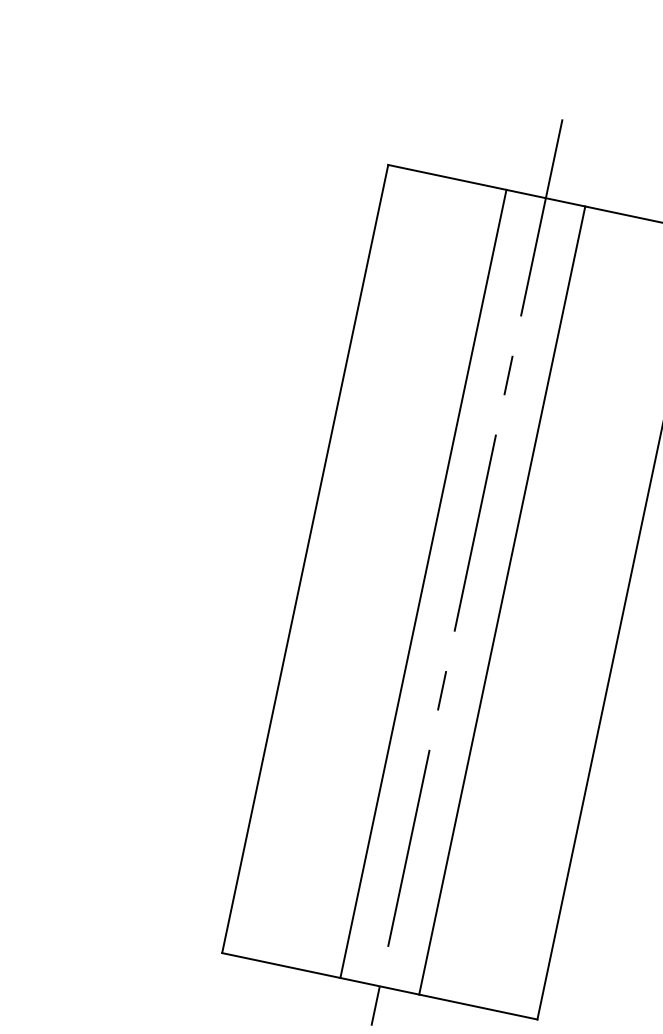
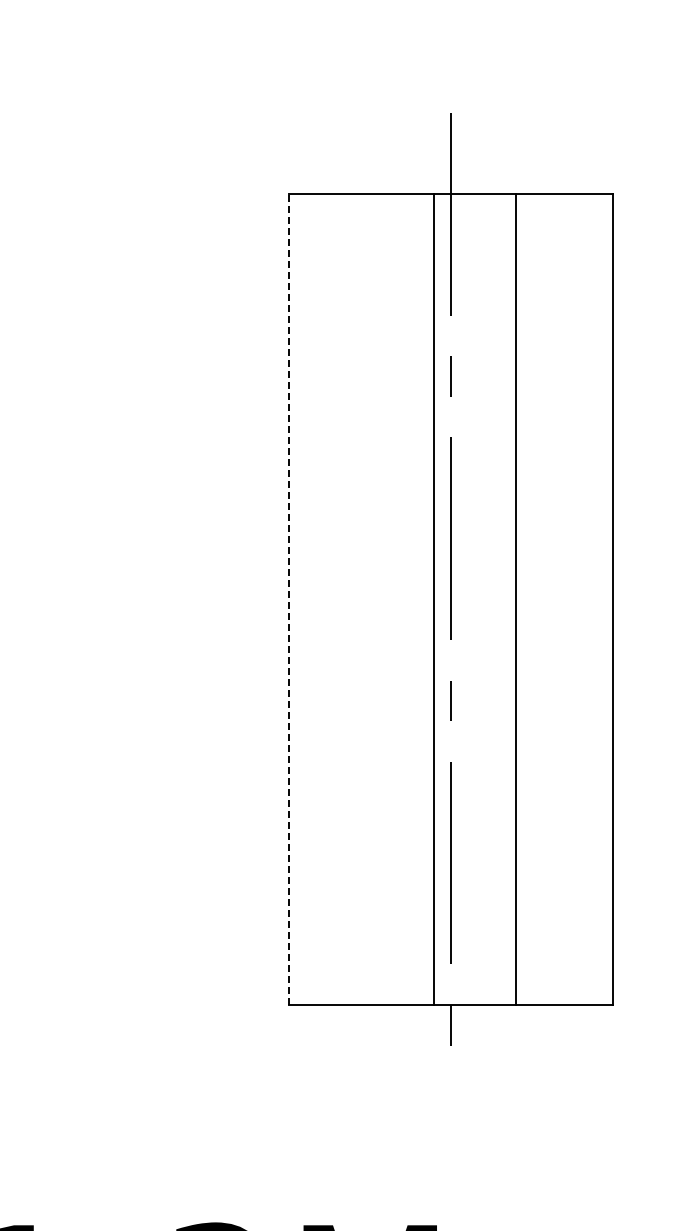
line: (305, 558) -> (289, 599), solid -> dashed
line: (423, 583) -> (433, 599), moved
line: (502, 600) -> (515, 599), moved

